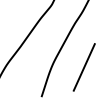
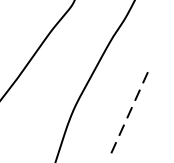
line: (83, 68) -> (127, 116), solid -> dashed

